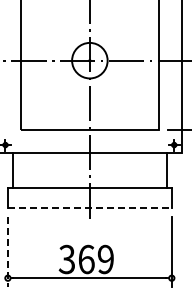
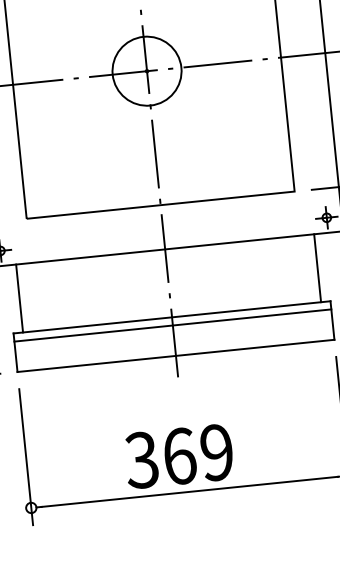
line: (89, 192) -> (172, 326), added
line: (89, 207) -> (175, 355), dashed -> solid
line: (7, 252) -> (25, 458), dashed -> solid

